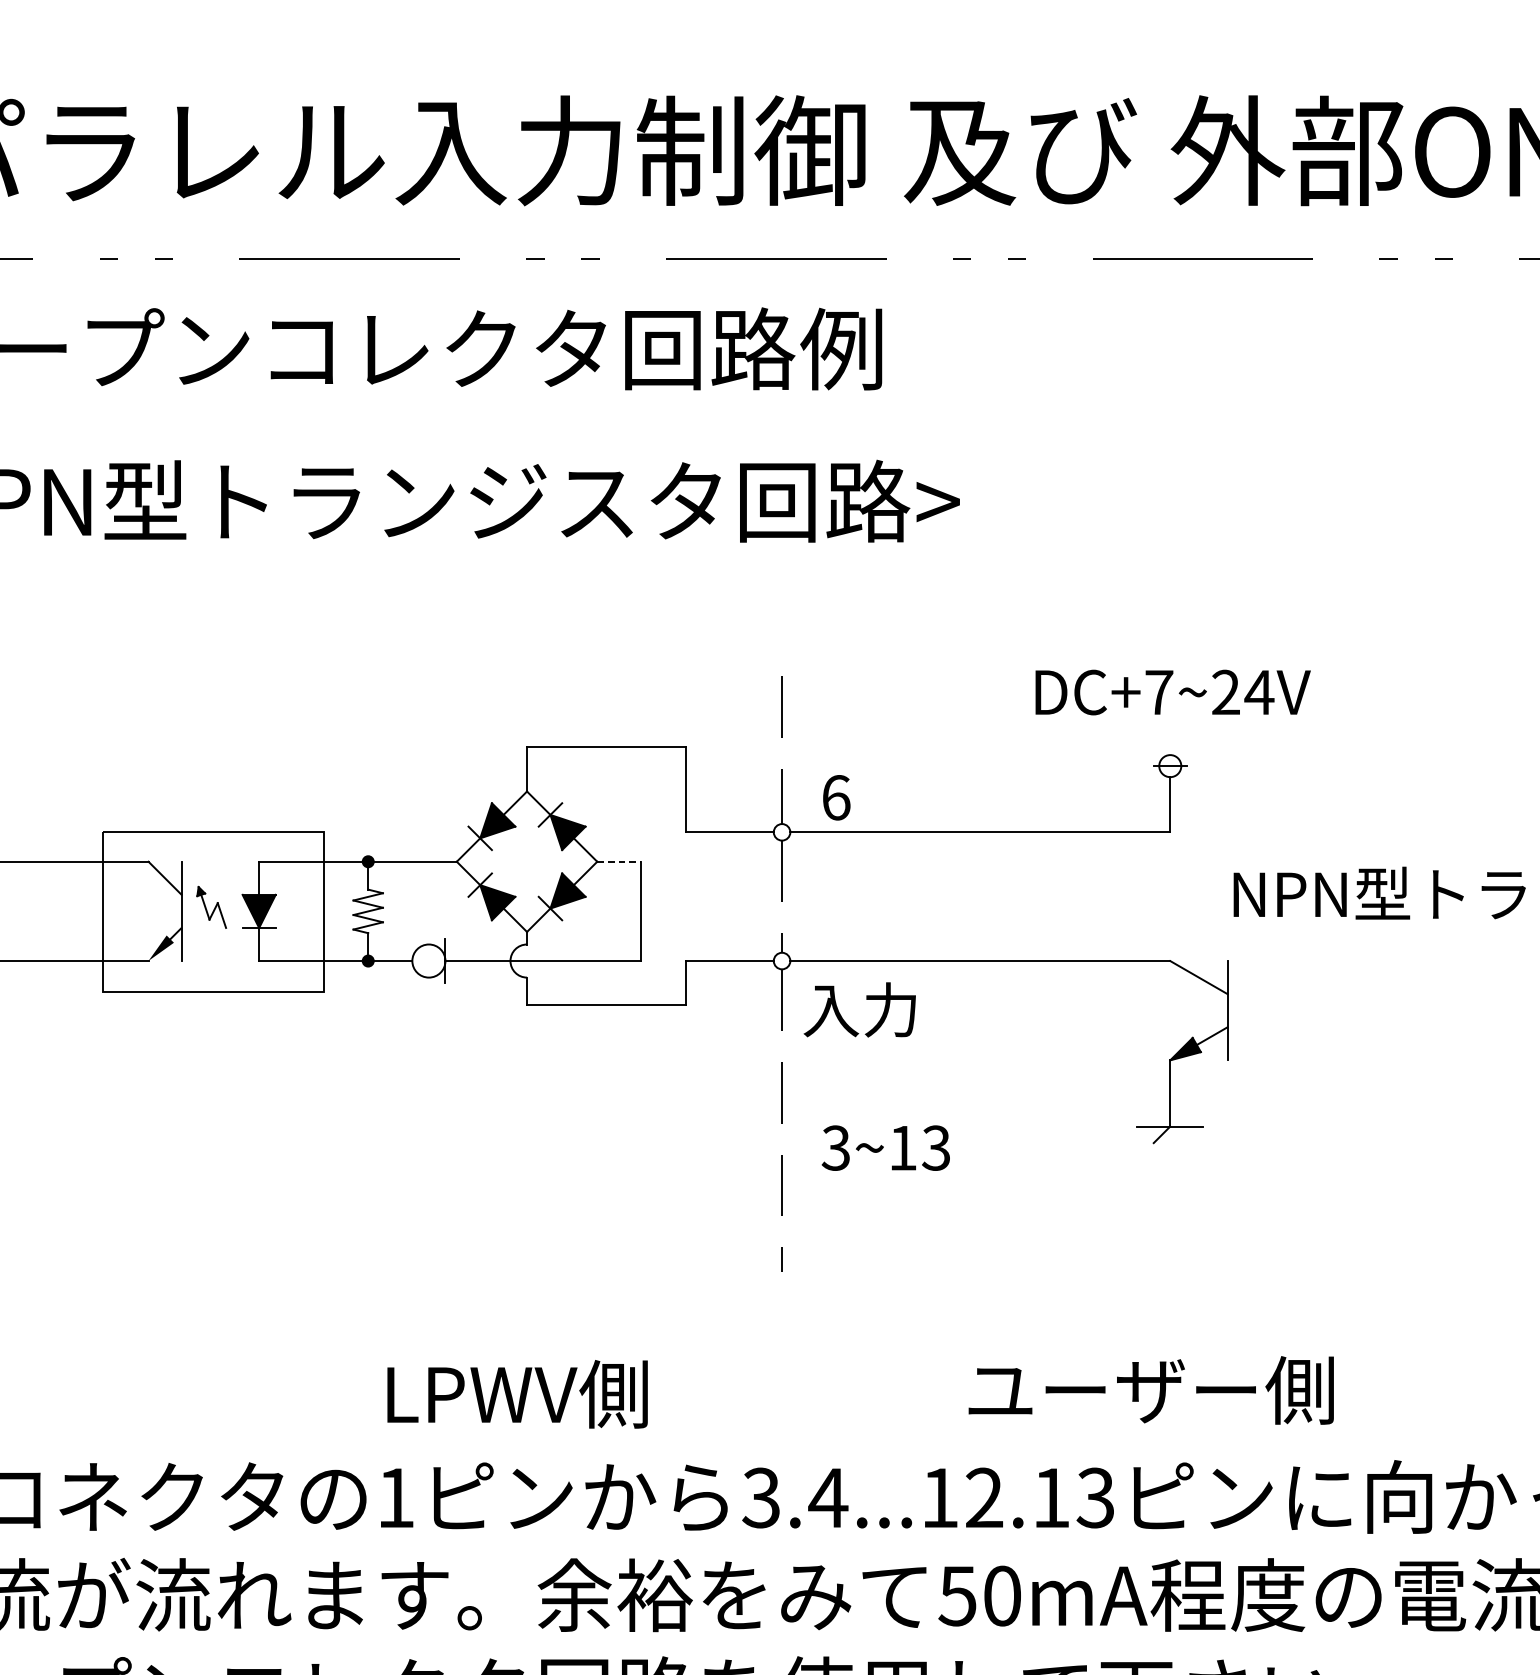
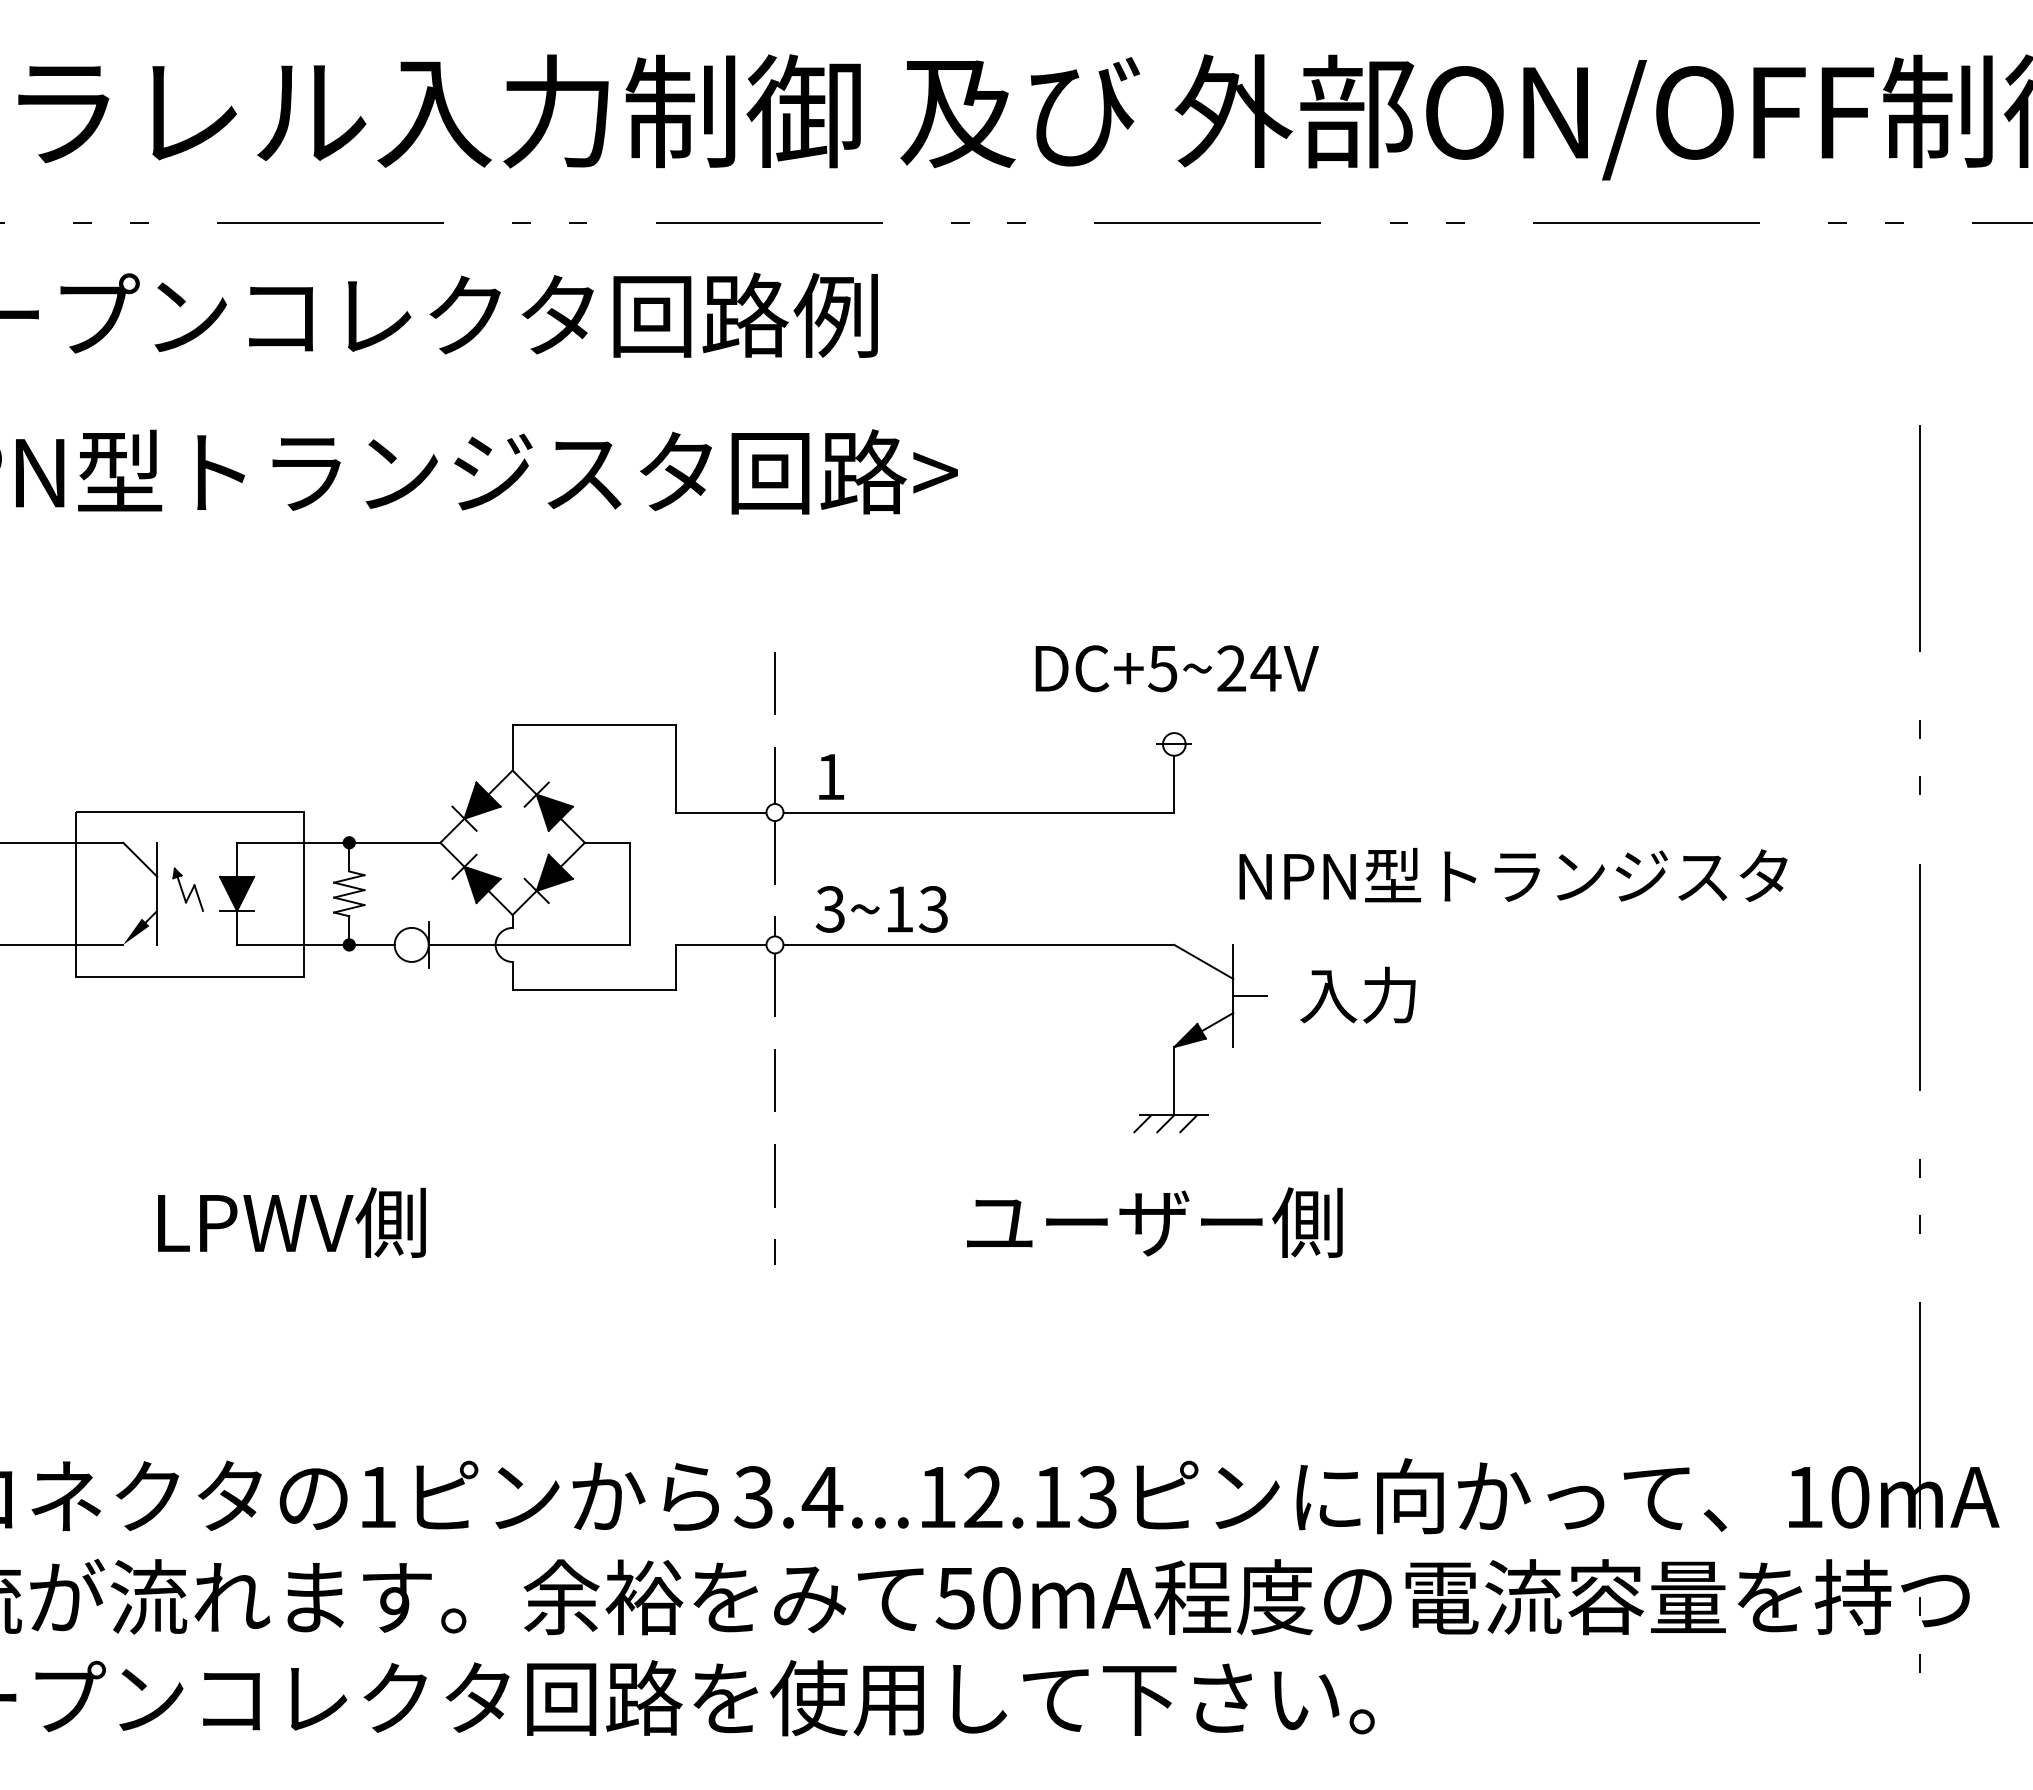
text: (1158, 693) -> (1162, 669), DC+7~24V -> DC+5~24V
text: (837, 797) -> (831, 776), 6 -> 1
line: (619, 861) -> (607, 842), dashed -> solid
text: (859, 1009) -> (1357, 994), moved
line: (1244, 1011) -> (1250, 996), added
line: (1139, 1134) -> (1142, 1123), added
line: (1184, 1134) -> (1188, 1123), added
text: (885, 1148) -> (881, 909), moved
text: (1150, 1390) -> (1154, 1222), moved
text: (517, 1394) -> (291, 1222), moved

